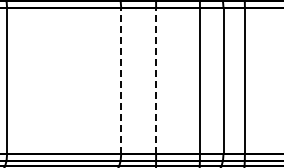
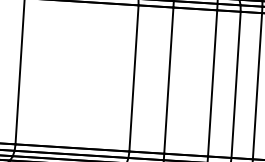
line: (121, 80) -> (134, 77), dashed -> solid
line: (156, 80) -> (169, 80), dashed -> solid

